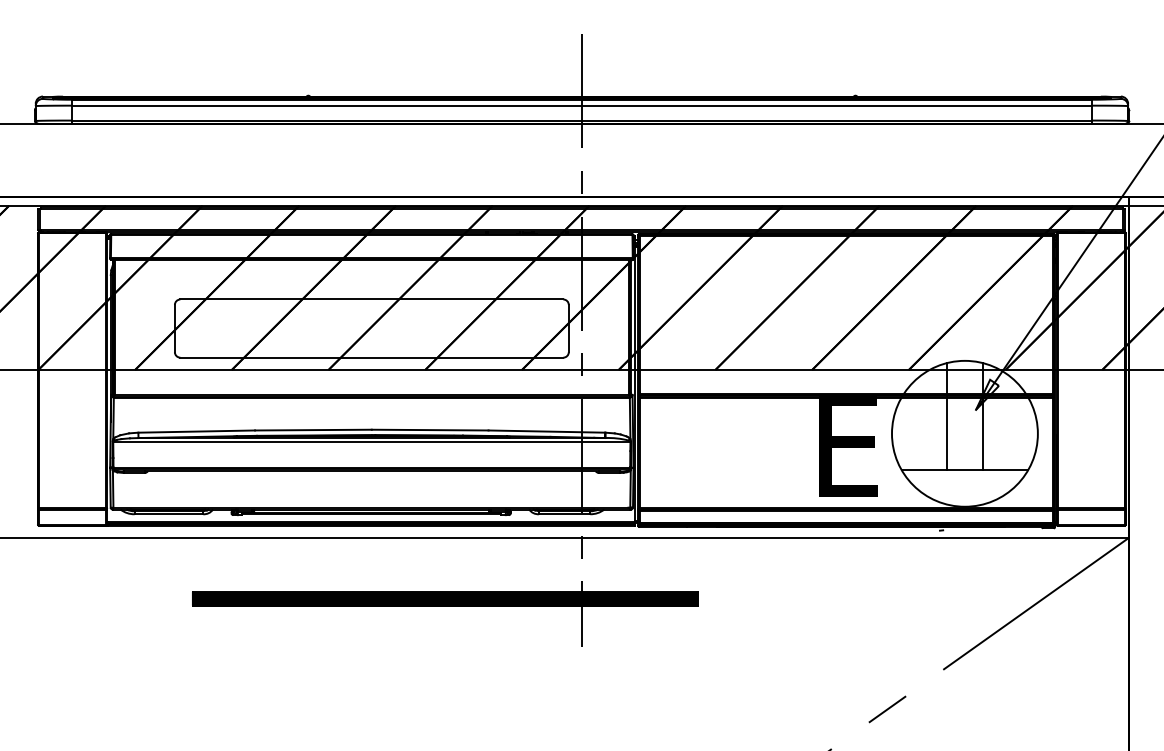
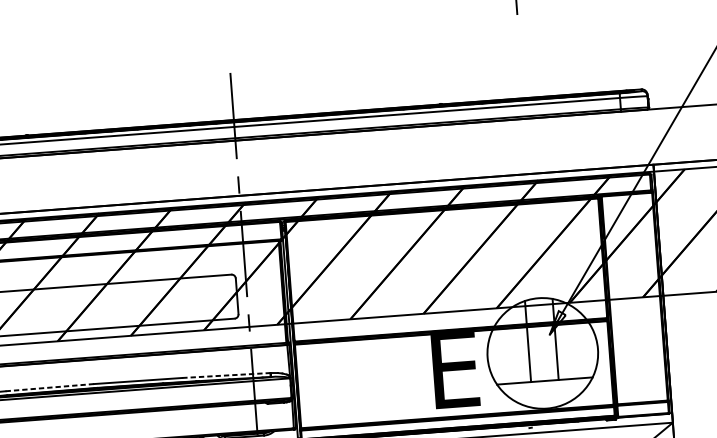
line: (313, 430) -> (49, 387), solid -> dashed
line: (547, 431) -> (226, 375), solid -> dashed

